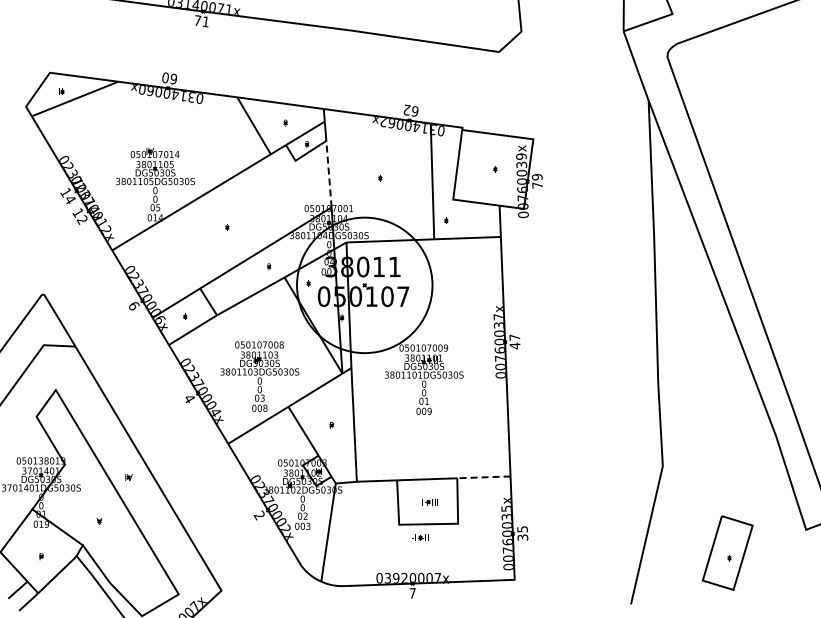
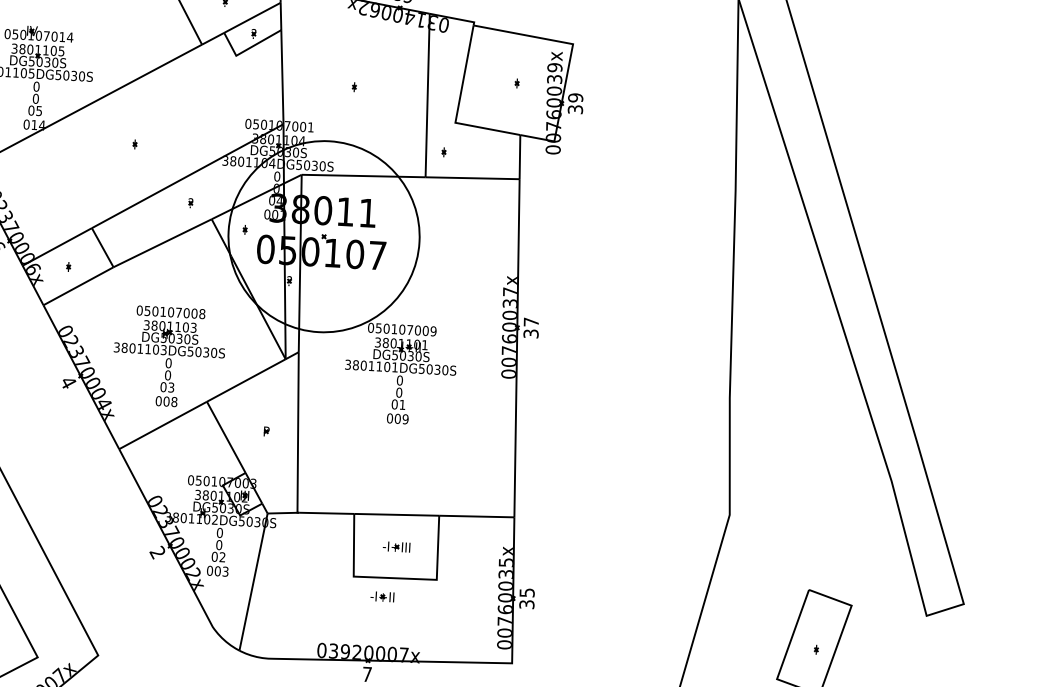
line: (328, 173) -> (281, 76), dashed -> solid
text: (537, 185) -> (575, 109), 79 -> 39
text: (514, 345) -> (530, 333), 47 -> 37
line: (483, 477) -> (476, 516), dashed -> solid

